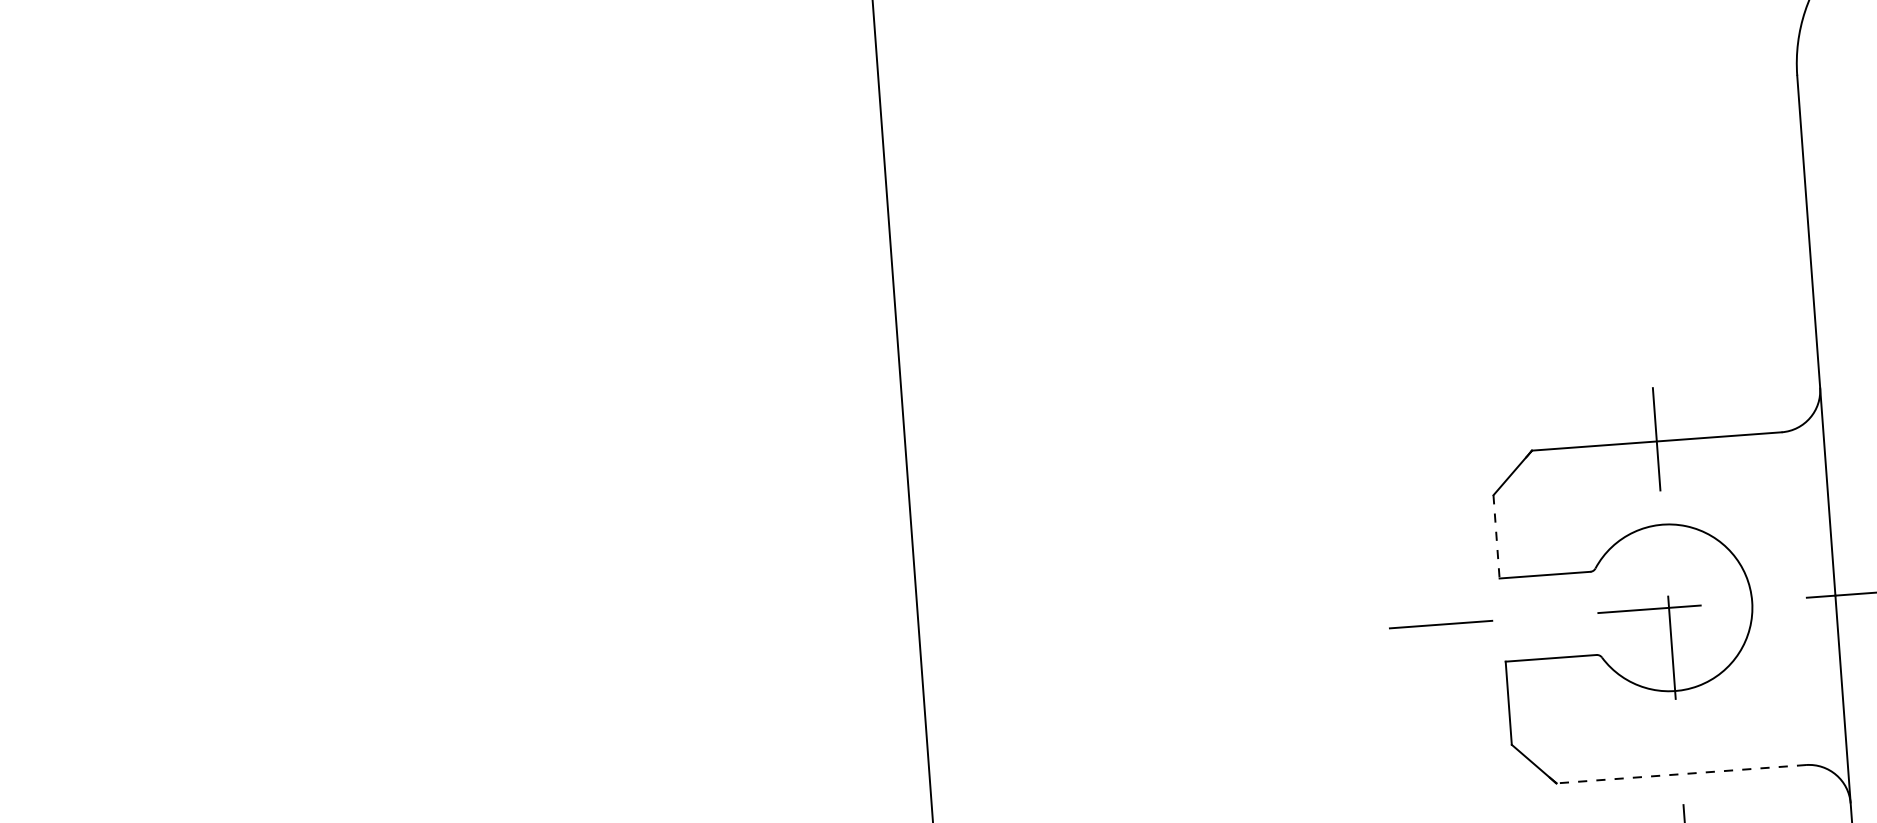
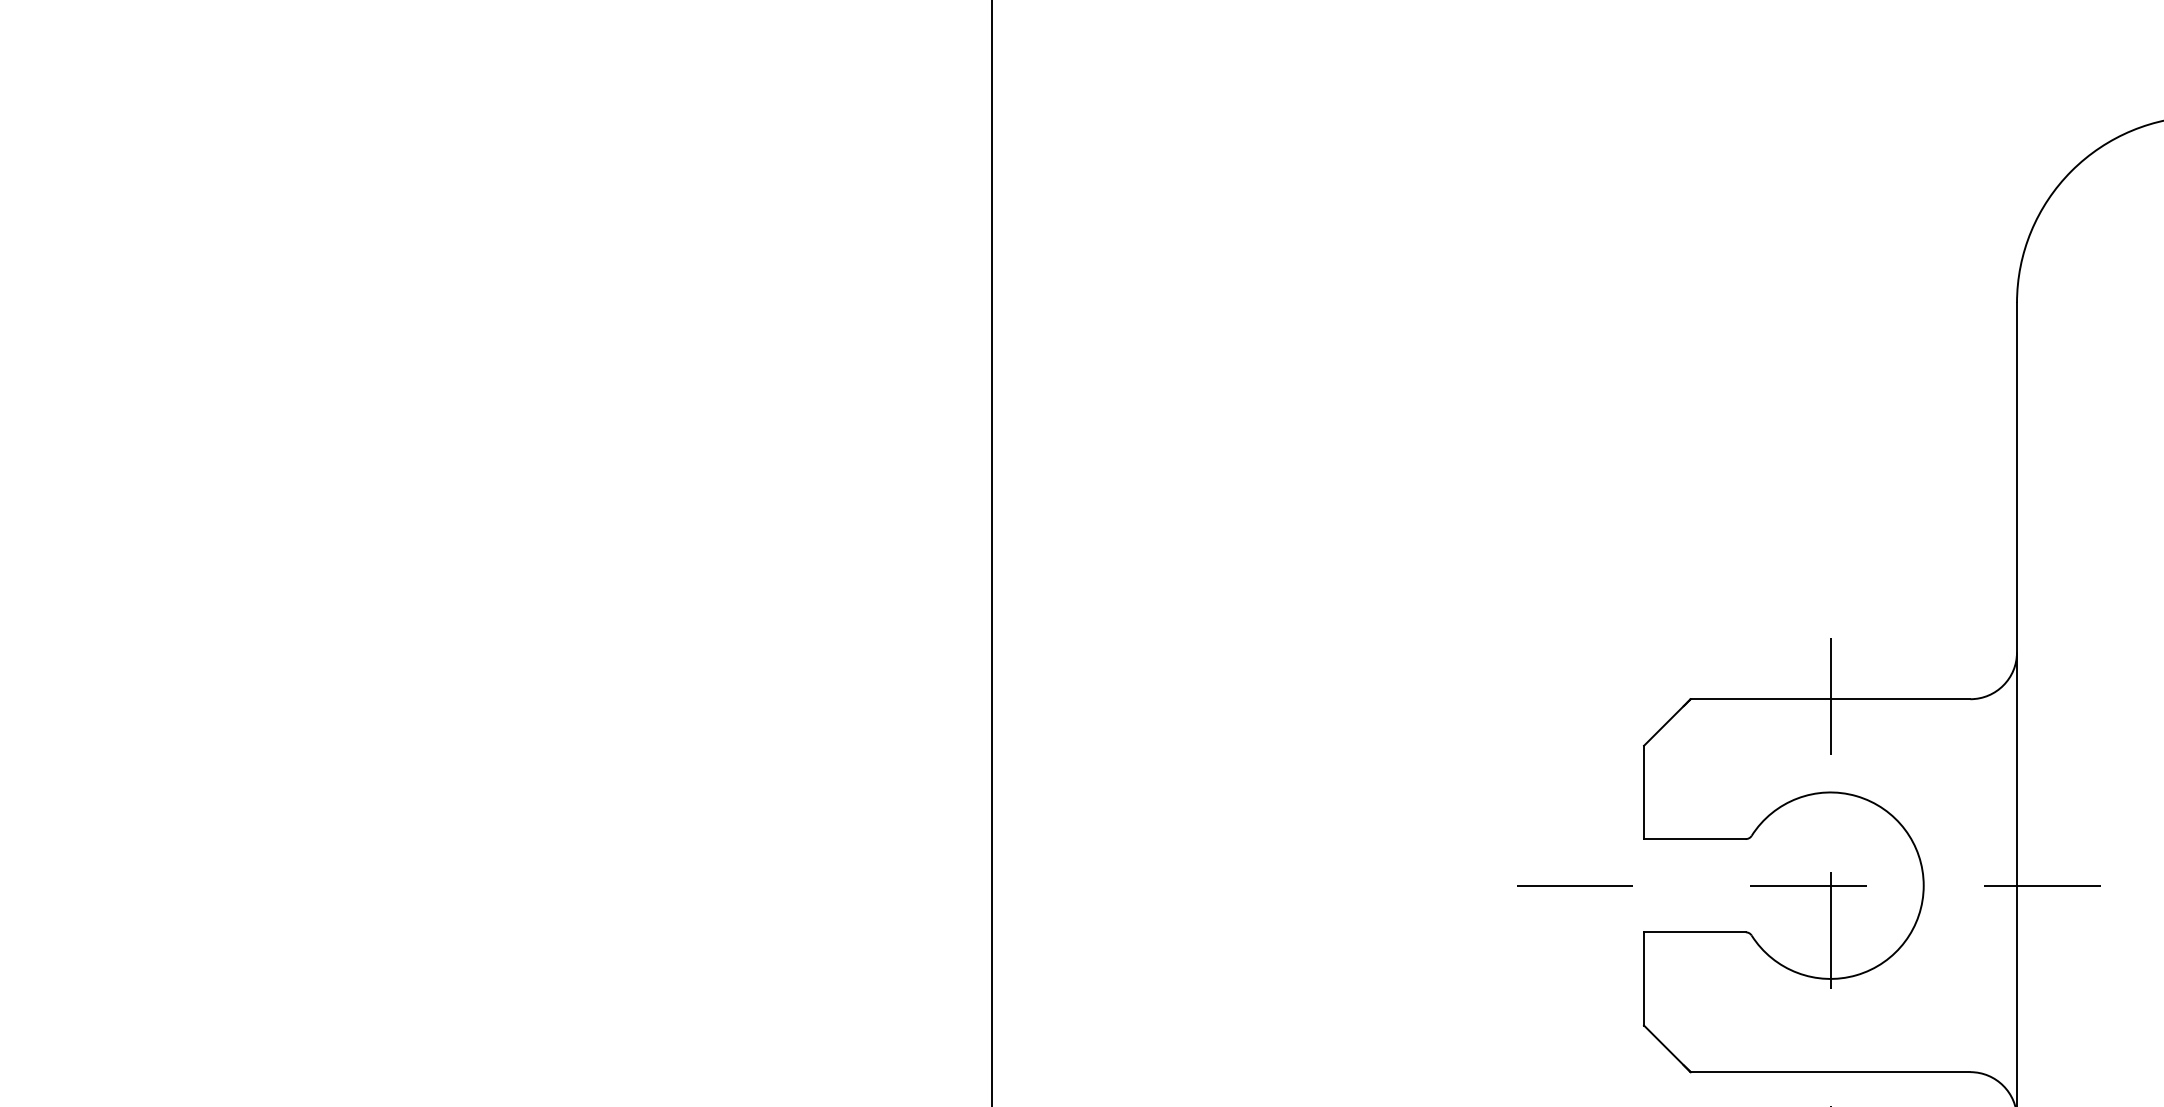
line: (1496, 536) -> (1644, 792), dashed -> solid
line: (1681, 774) -> (1830, 1072), dashed -> solid

